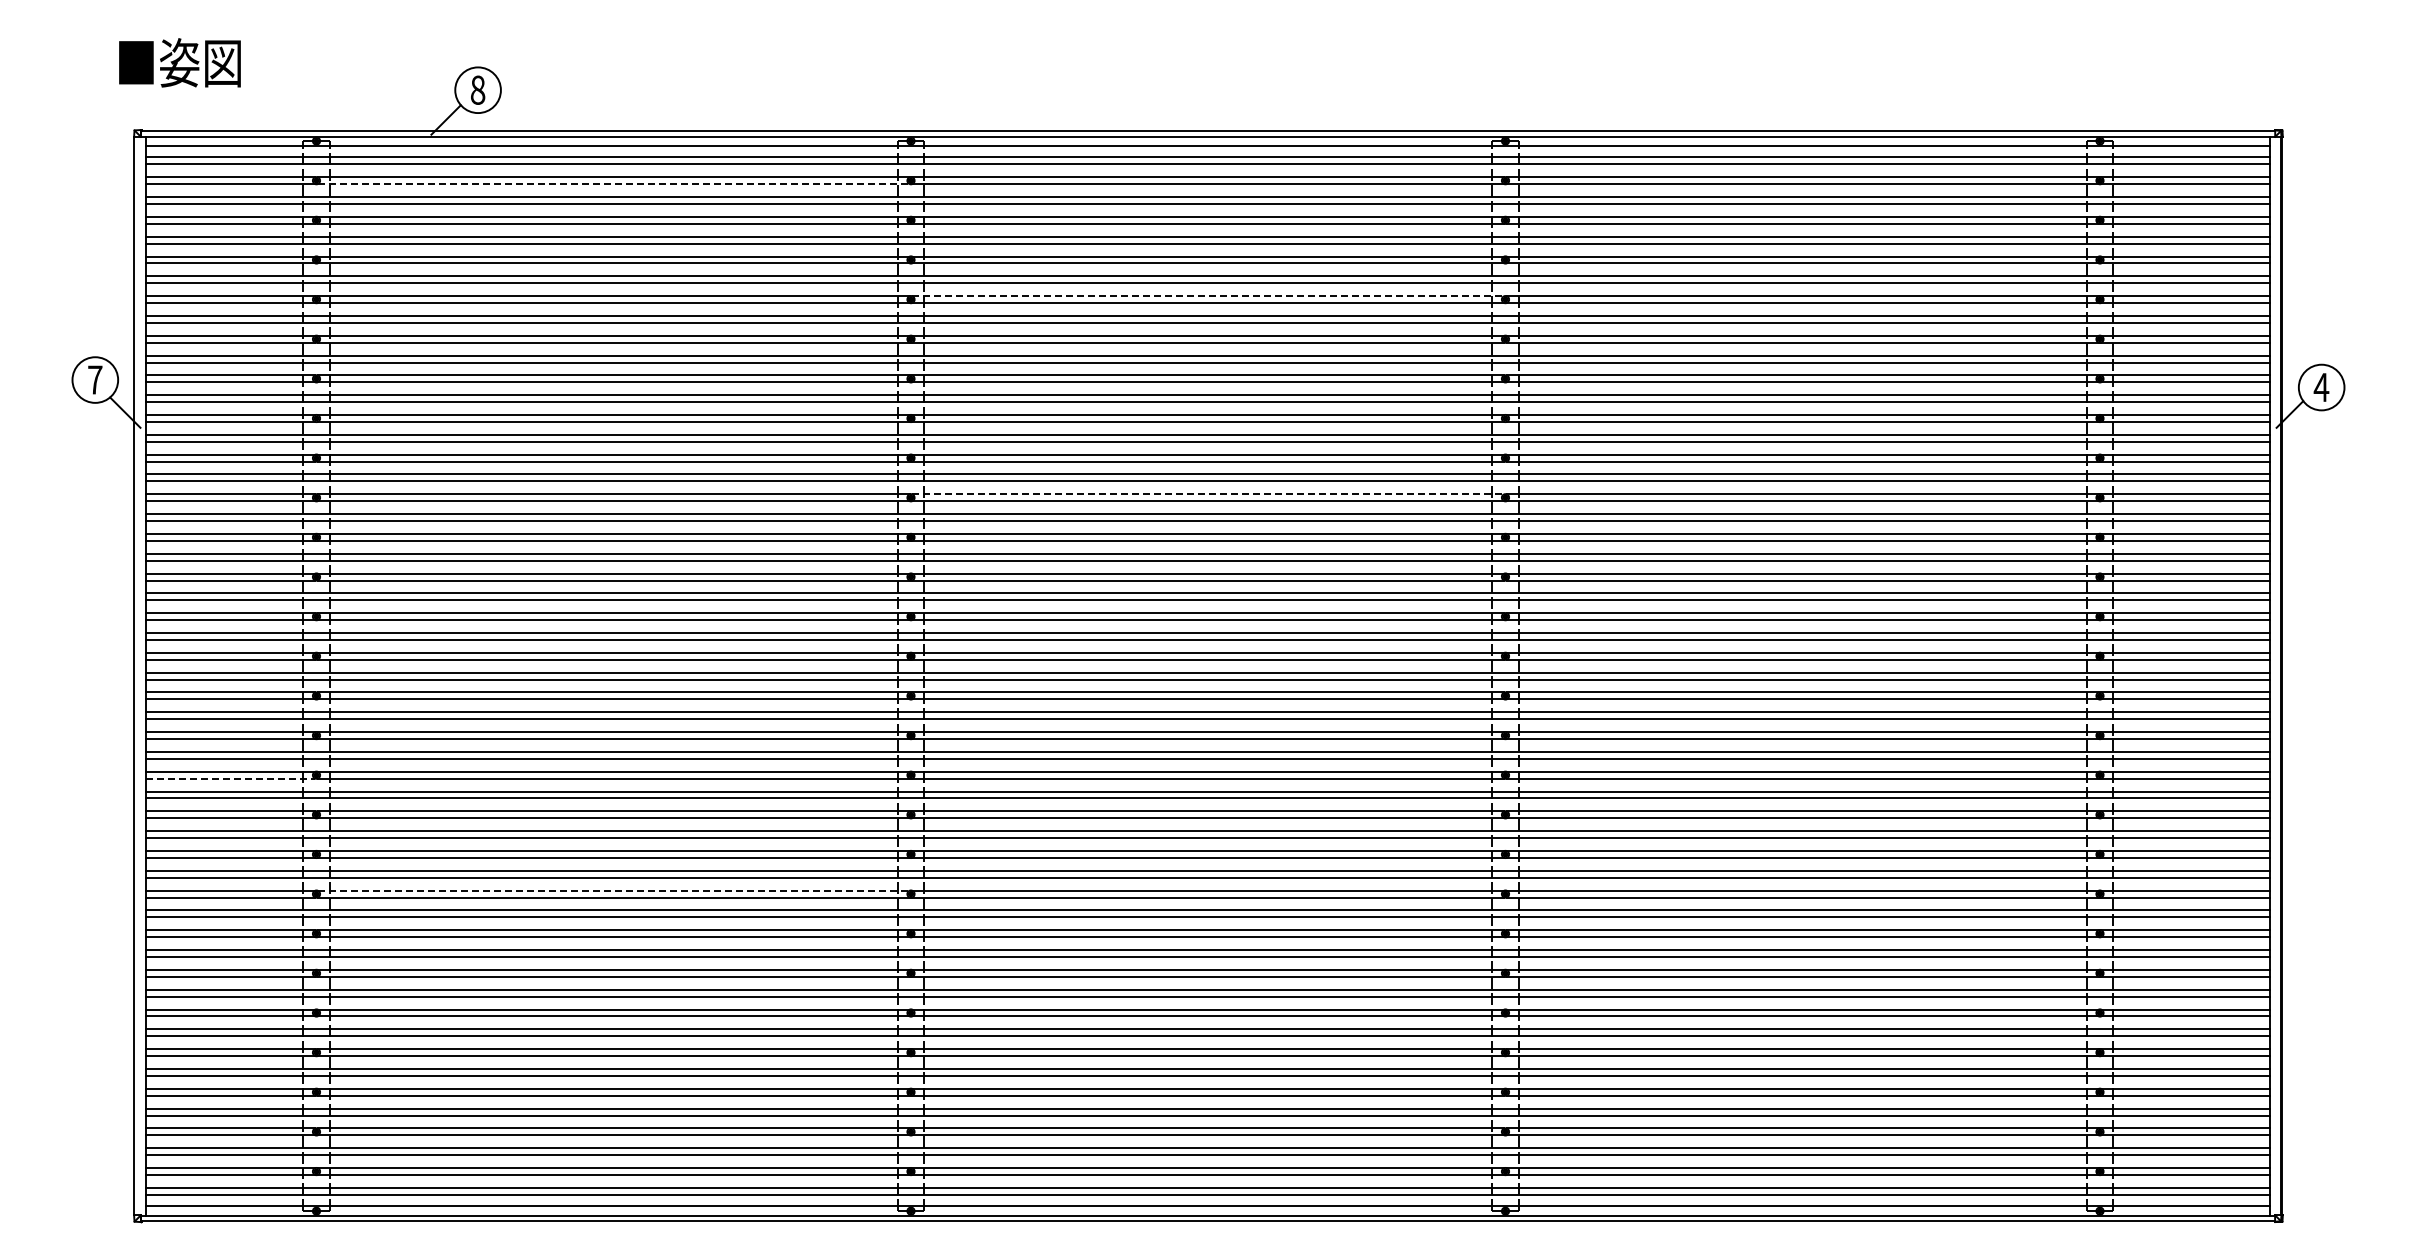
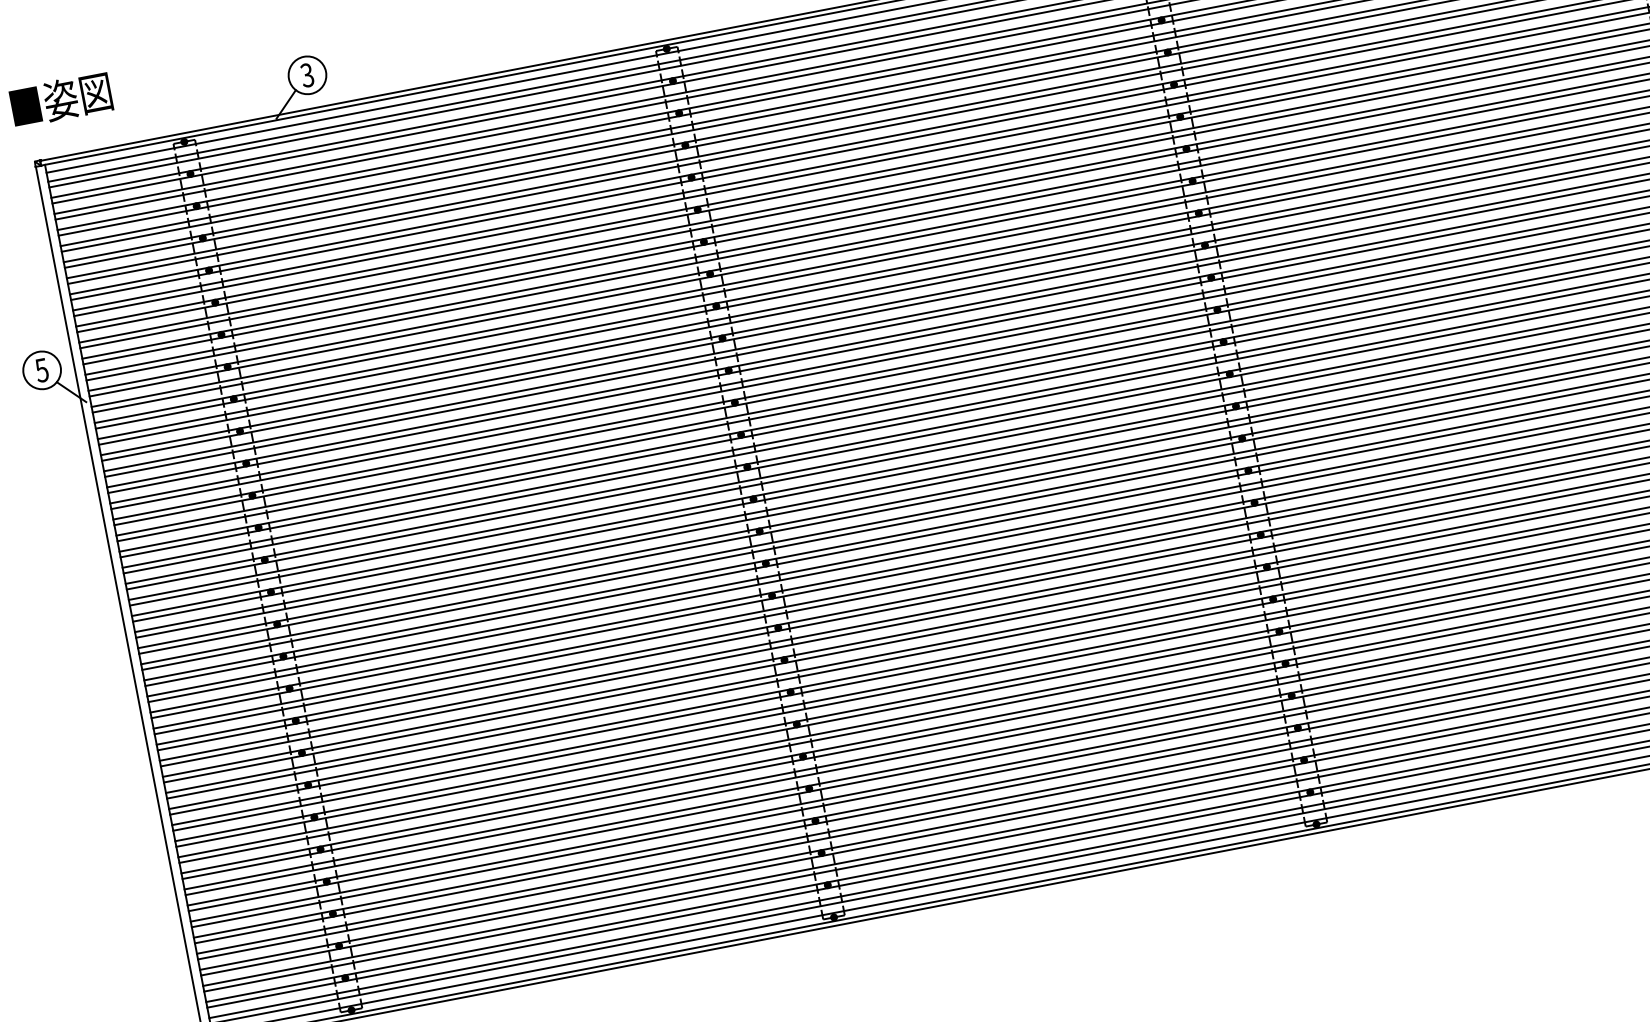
text: (477, 89) -> (306, 74), 8 -> 3
line: (614, 184) -> (432, 130), dashed -> solid
line: (1208, 296) -> (932, 128), dashed -> solid
text: (94, 379) -> (41, 370), 7 -> 5
line: (1208, 494) -> (963, 289), dashed -> solid
line: (230, 778) -> (214, 672), dashed -> solid
line: (614, 890) -> (543, 703), dashed -> solid

